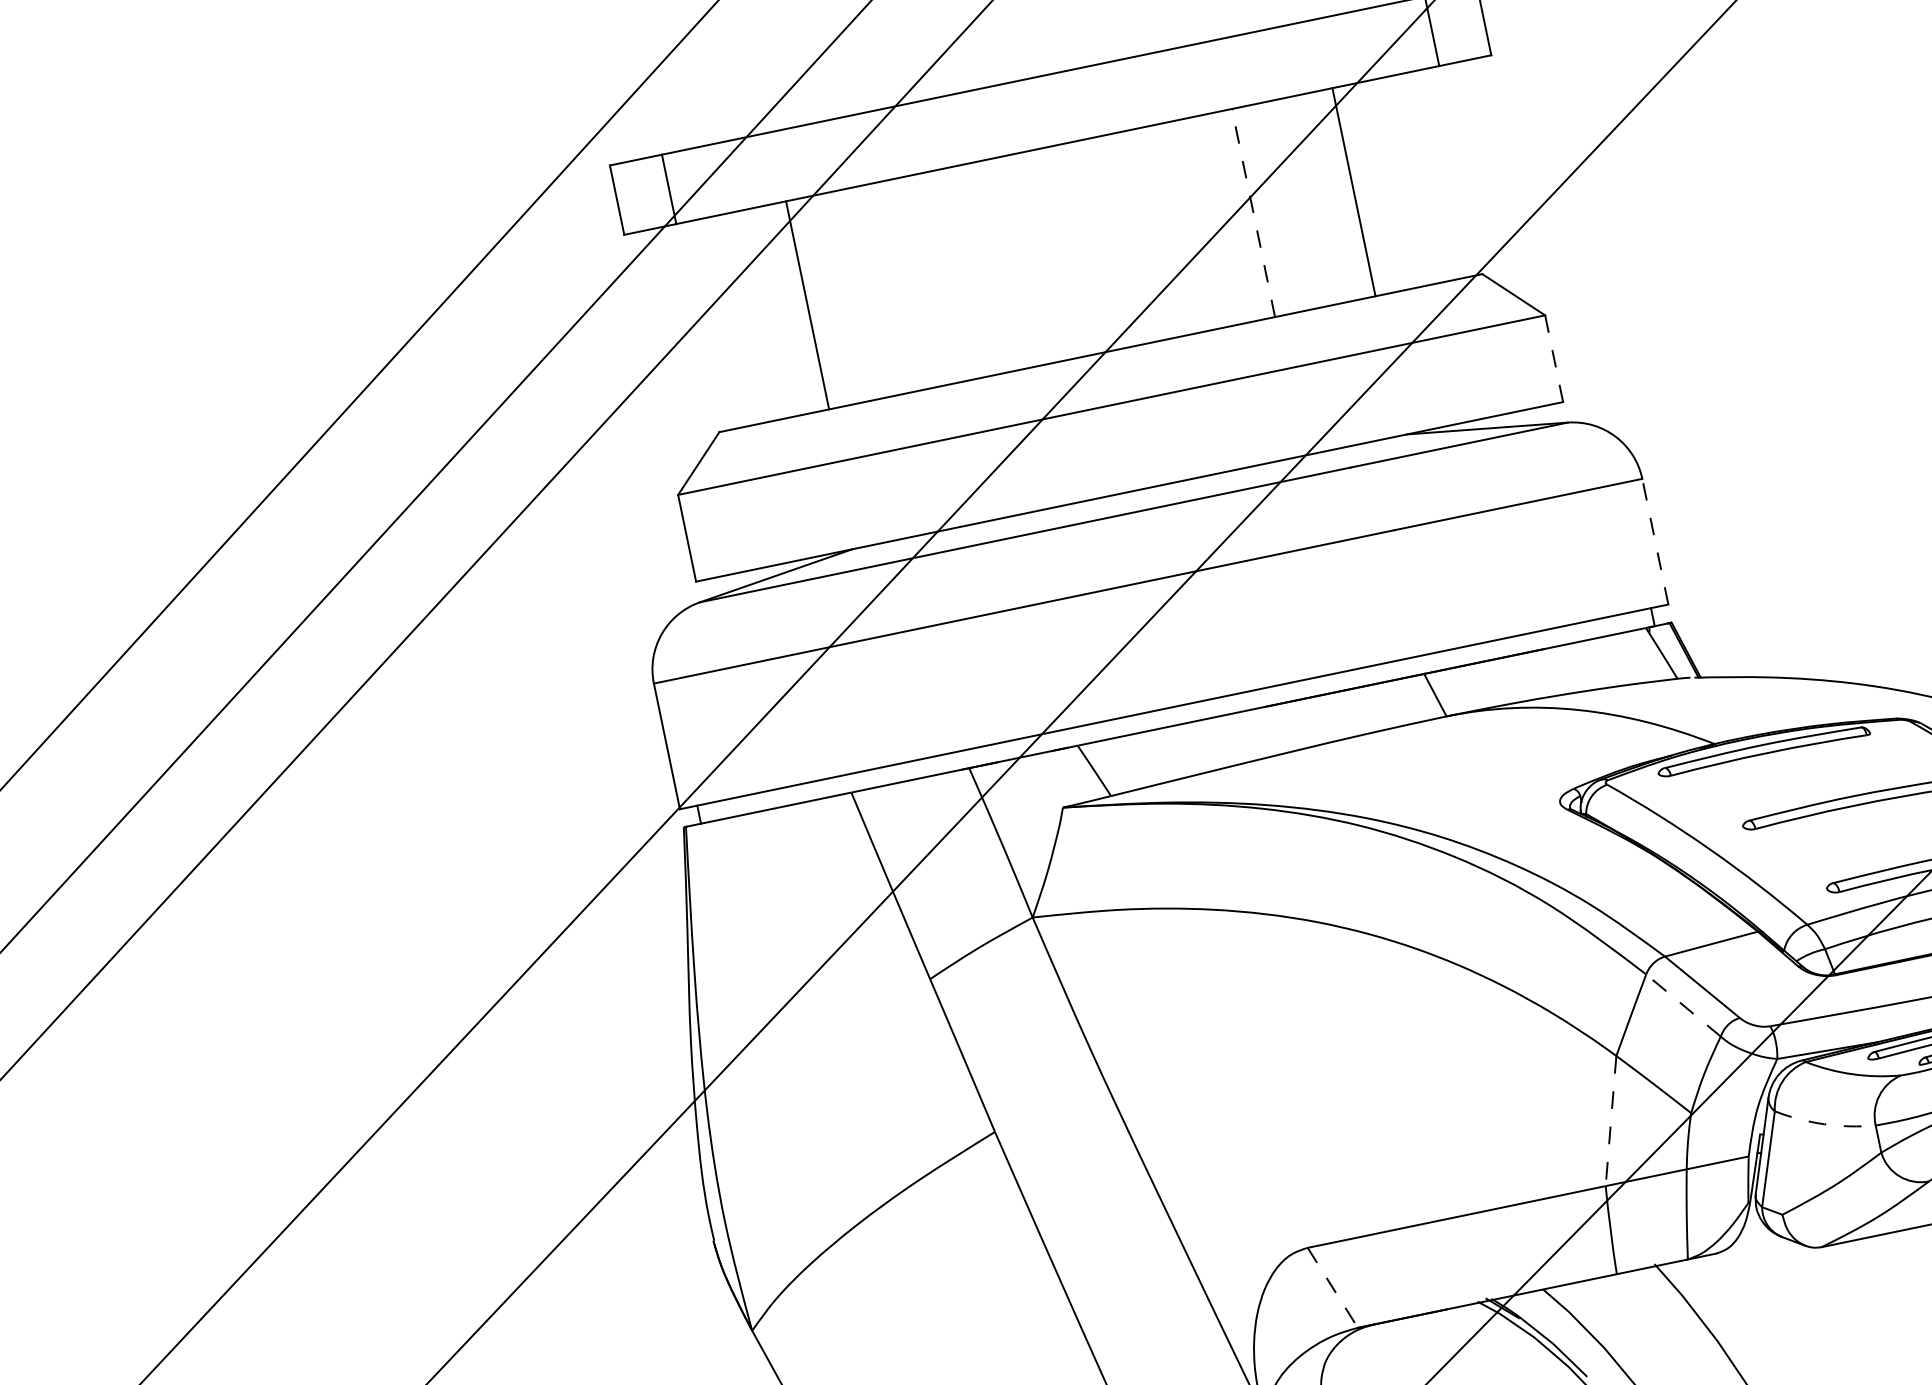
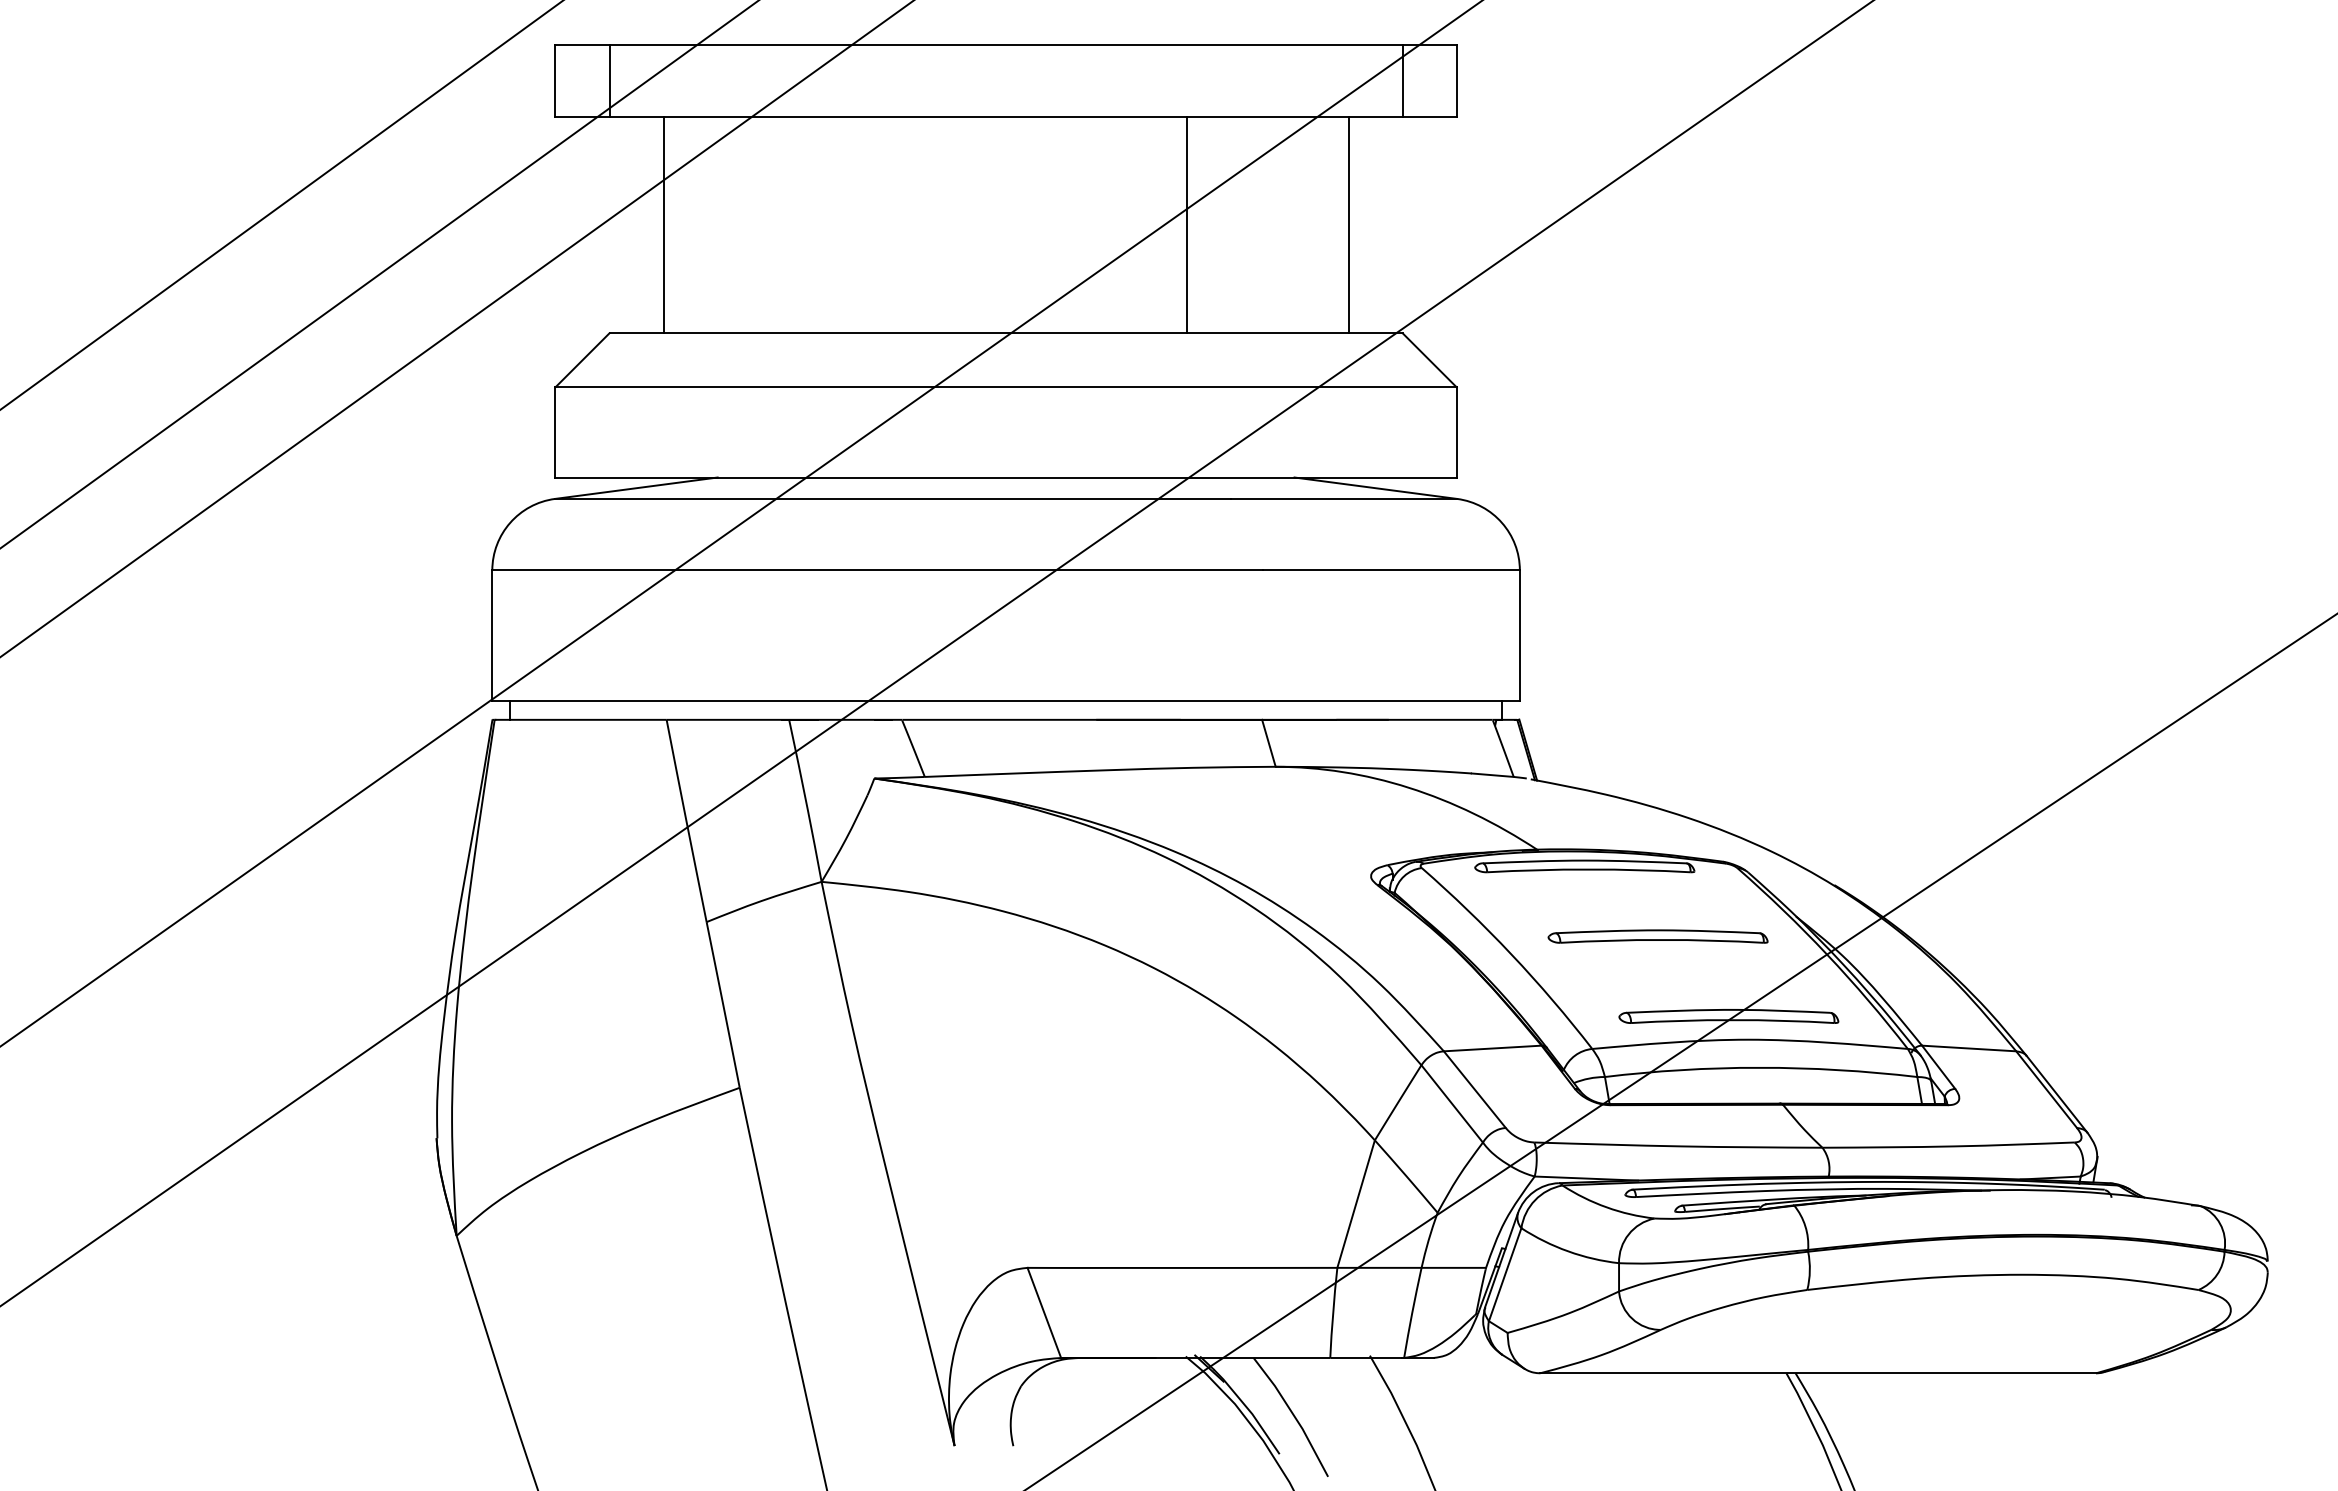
line: (1353, 191) -> (1348, 224), moved
line: (1253, 212) -> (1187, 224), dashed -> solid
line: (807, 304) -> (663, 224), moved
line: (1553, 357) -> (1456, 431), dashed -> solid
line: (1654, 541) -> (1519, 635), dashed -> solid
line: (1682, 1005) -> (1451, 1103), dashed -> solid
line: (1611, 1121) -> (1356, 1204), dashed -> solid
arc: (1824, 1124) -> (1568, 1251), dashed -> solid
line: (1333, 1288) -> (1044, 1313), dashed -> solid

